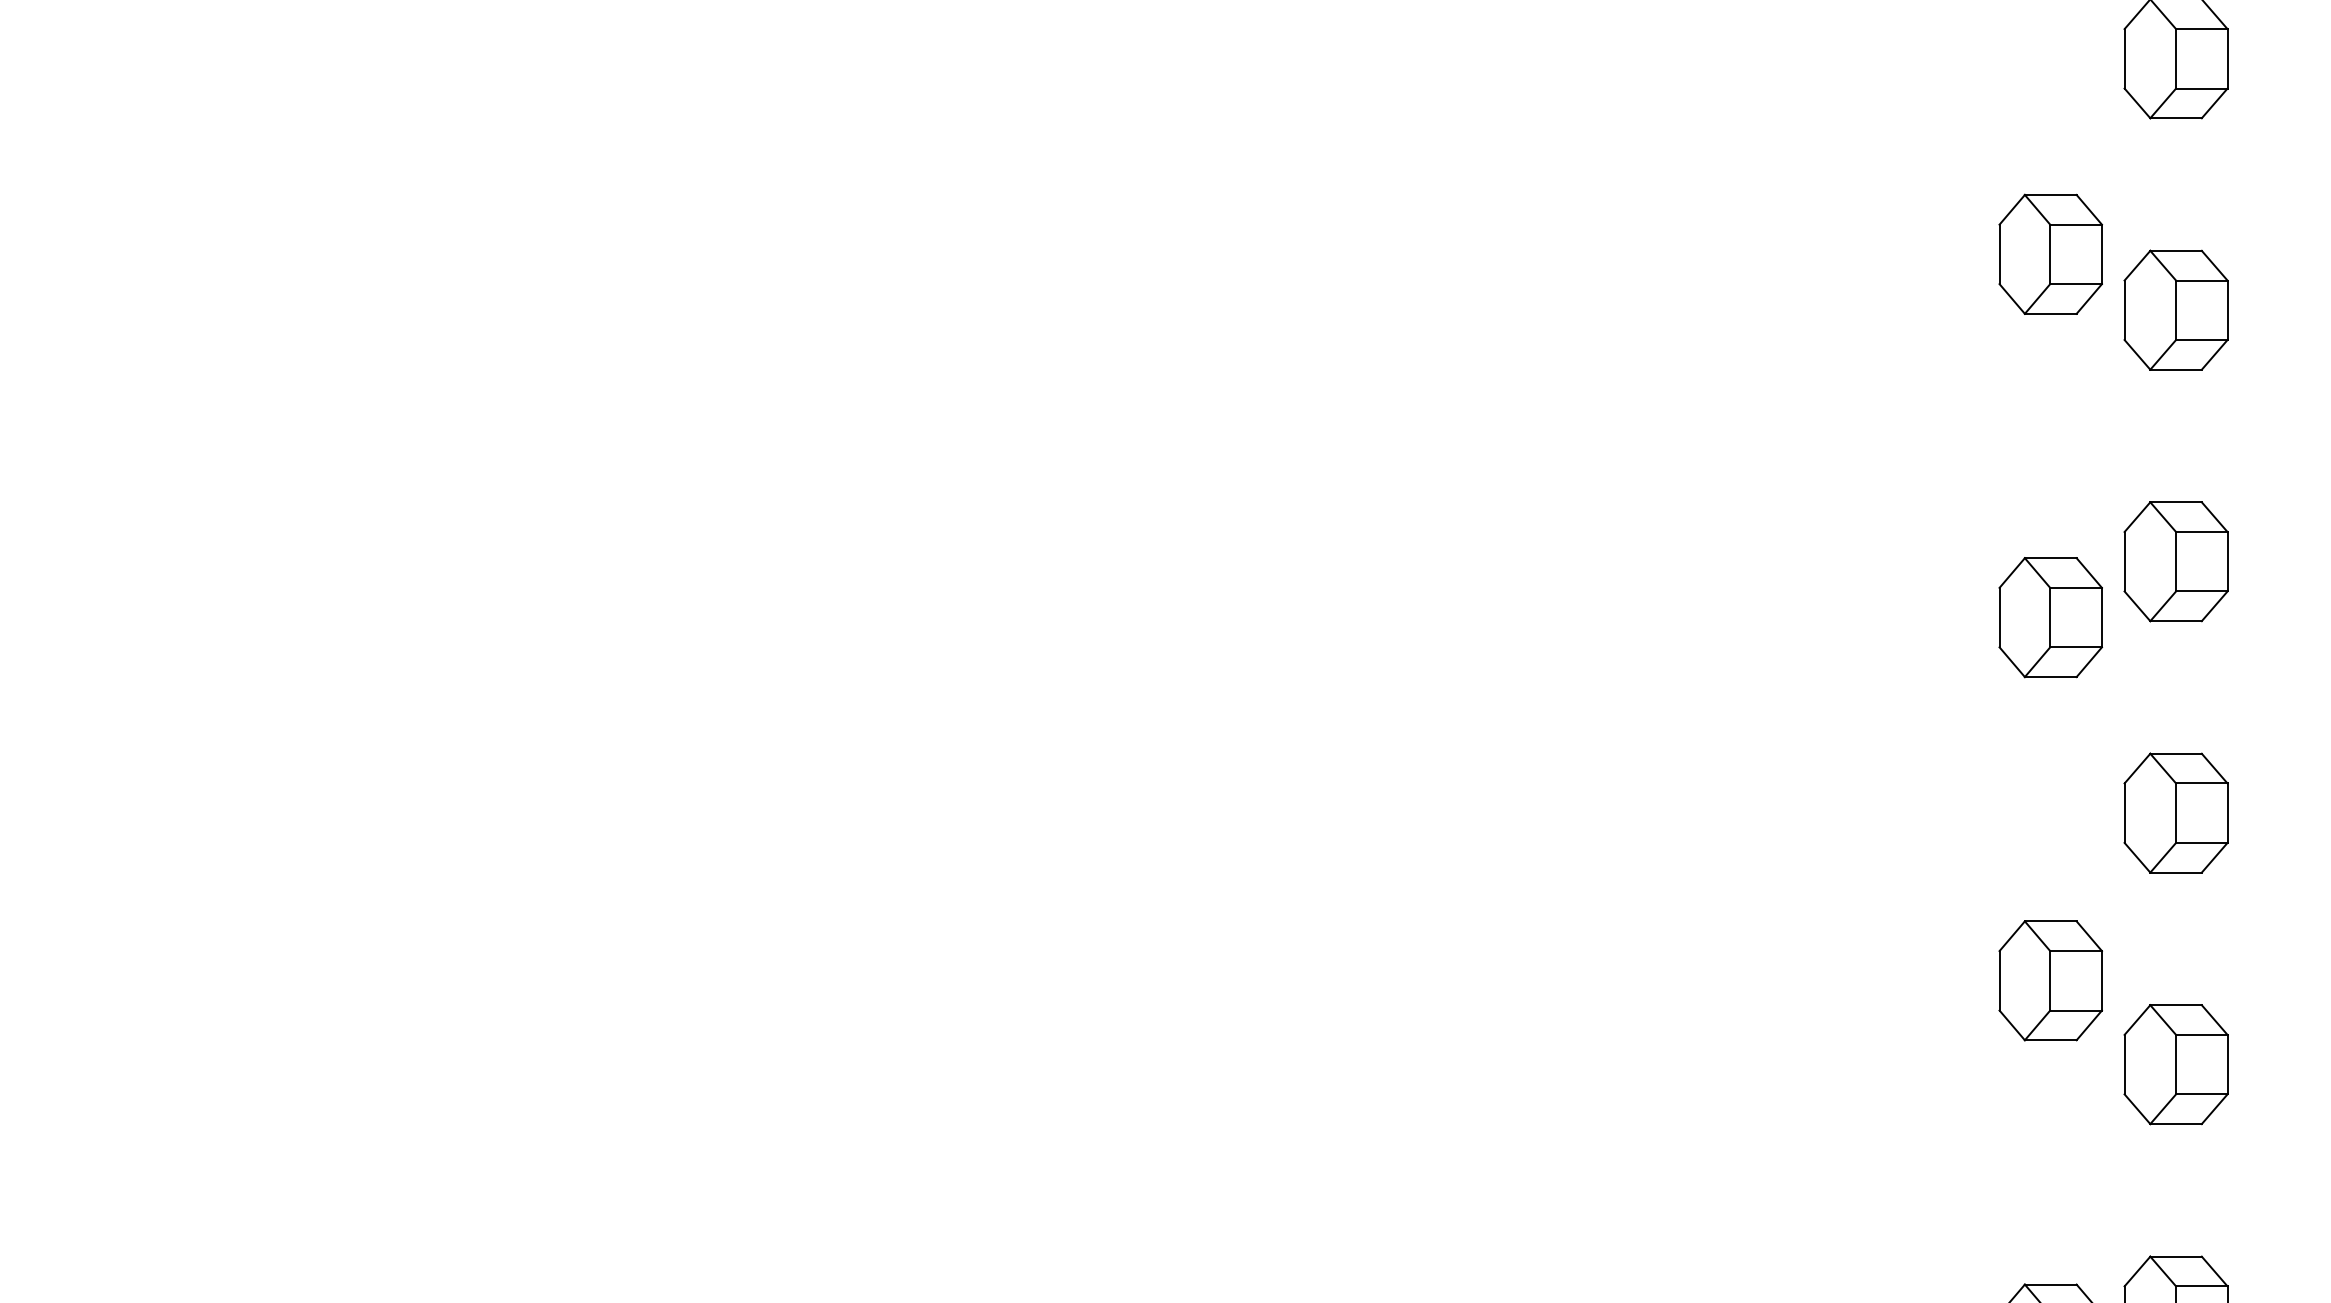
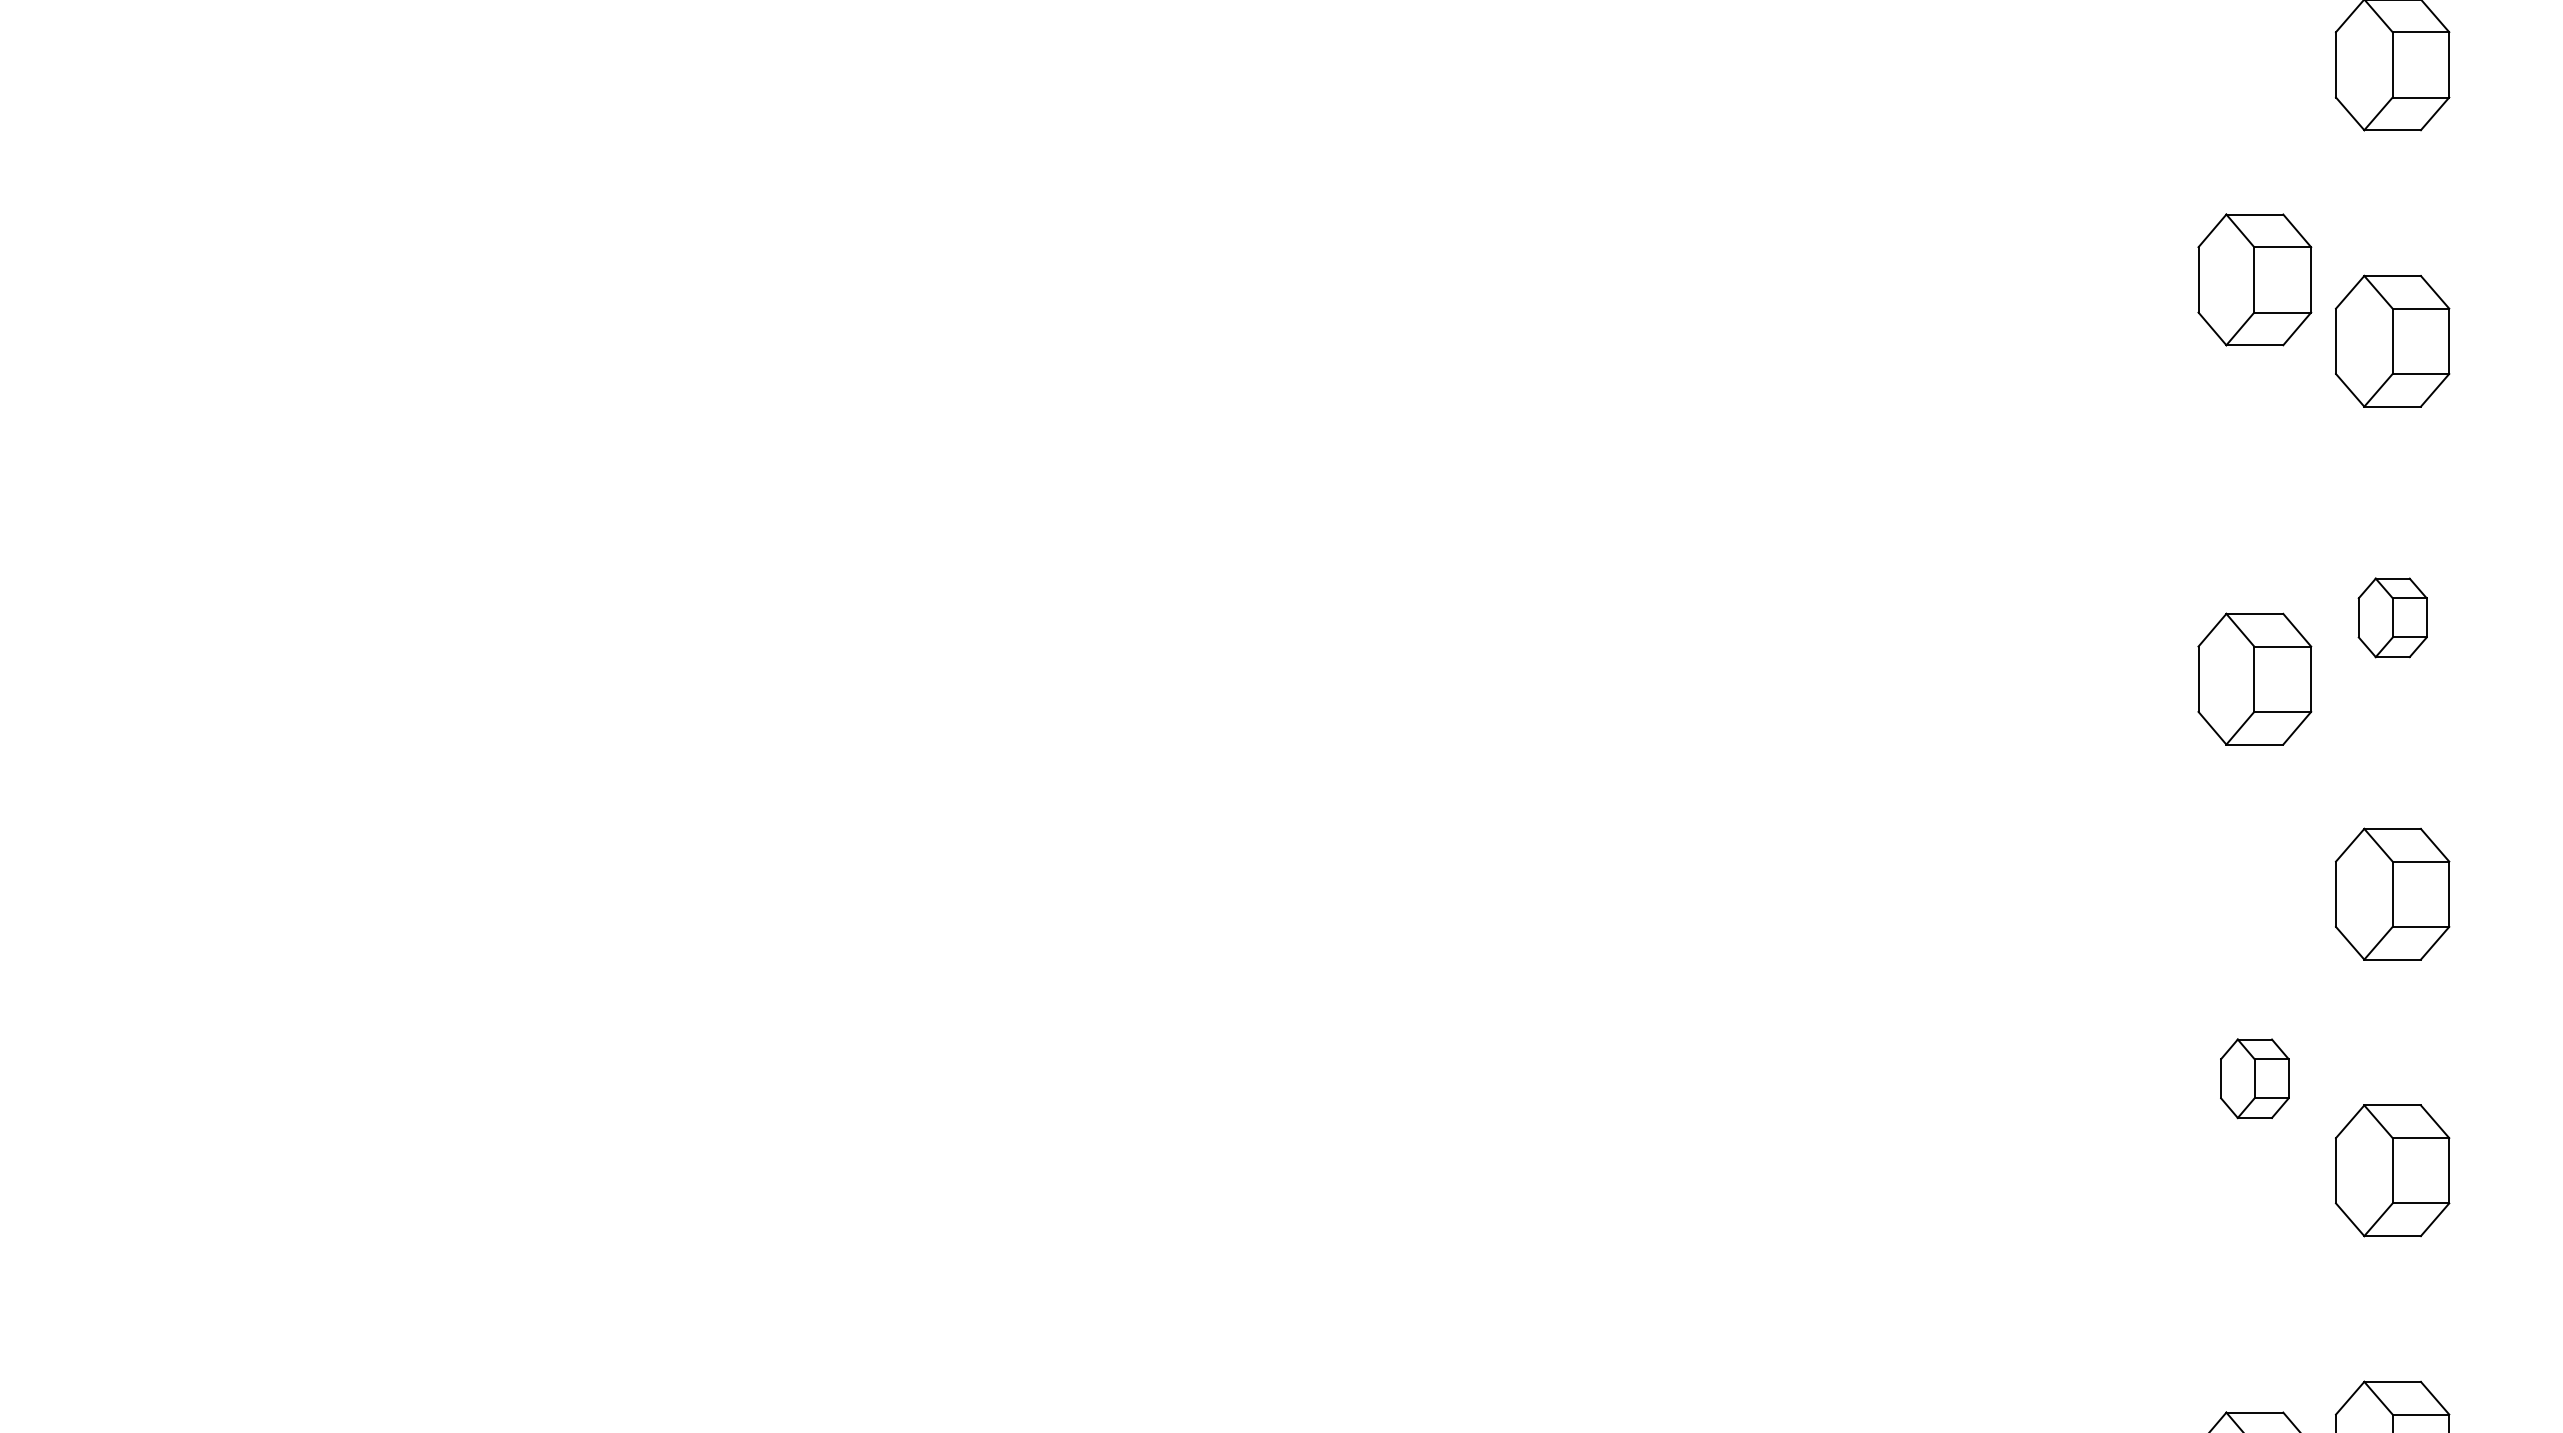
part: (2175, 561) -> (2392, 617), size x0.6
part: (2050, 980) -> (2254, 1078), size x0.6

